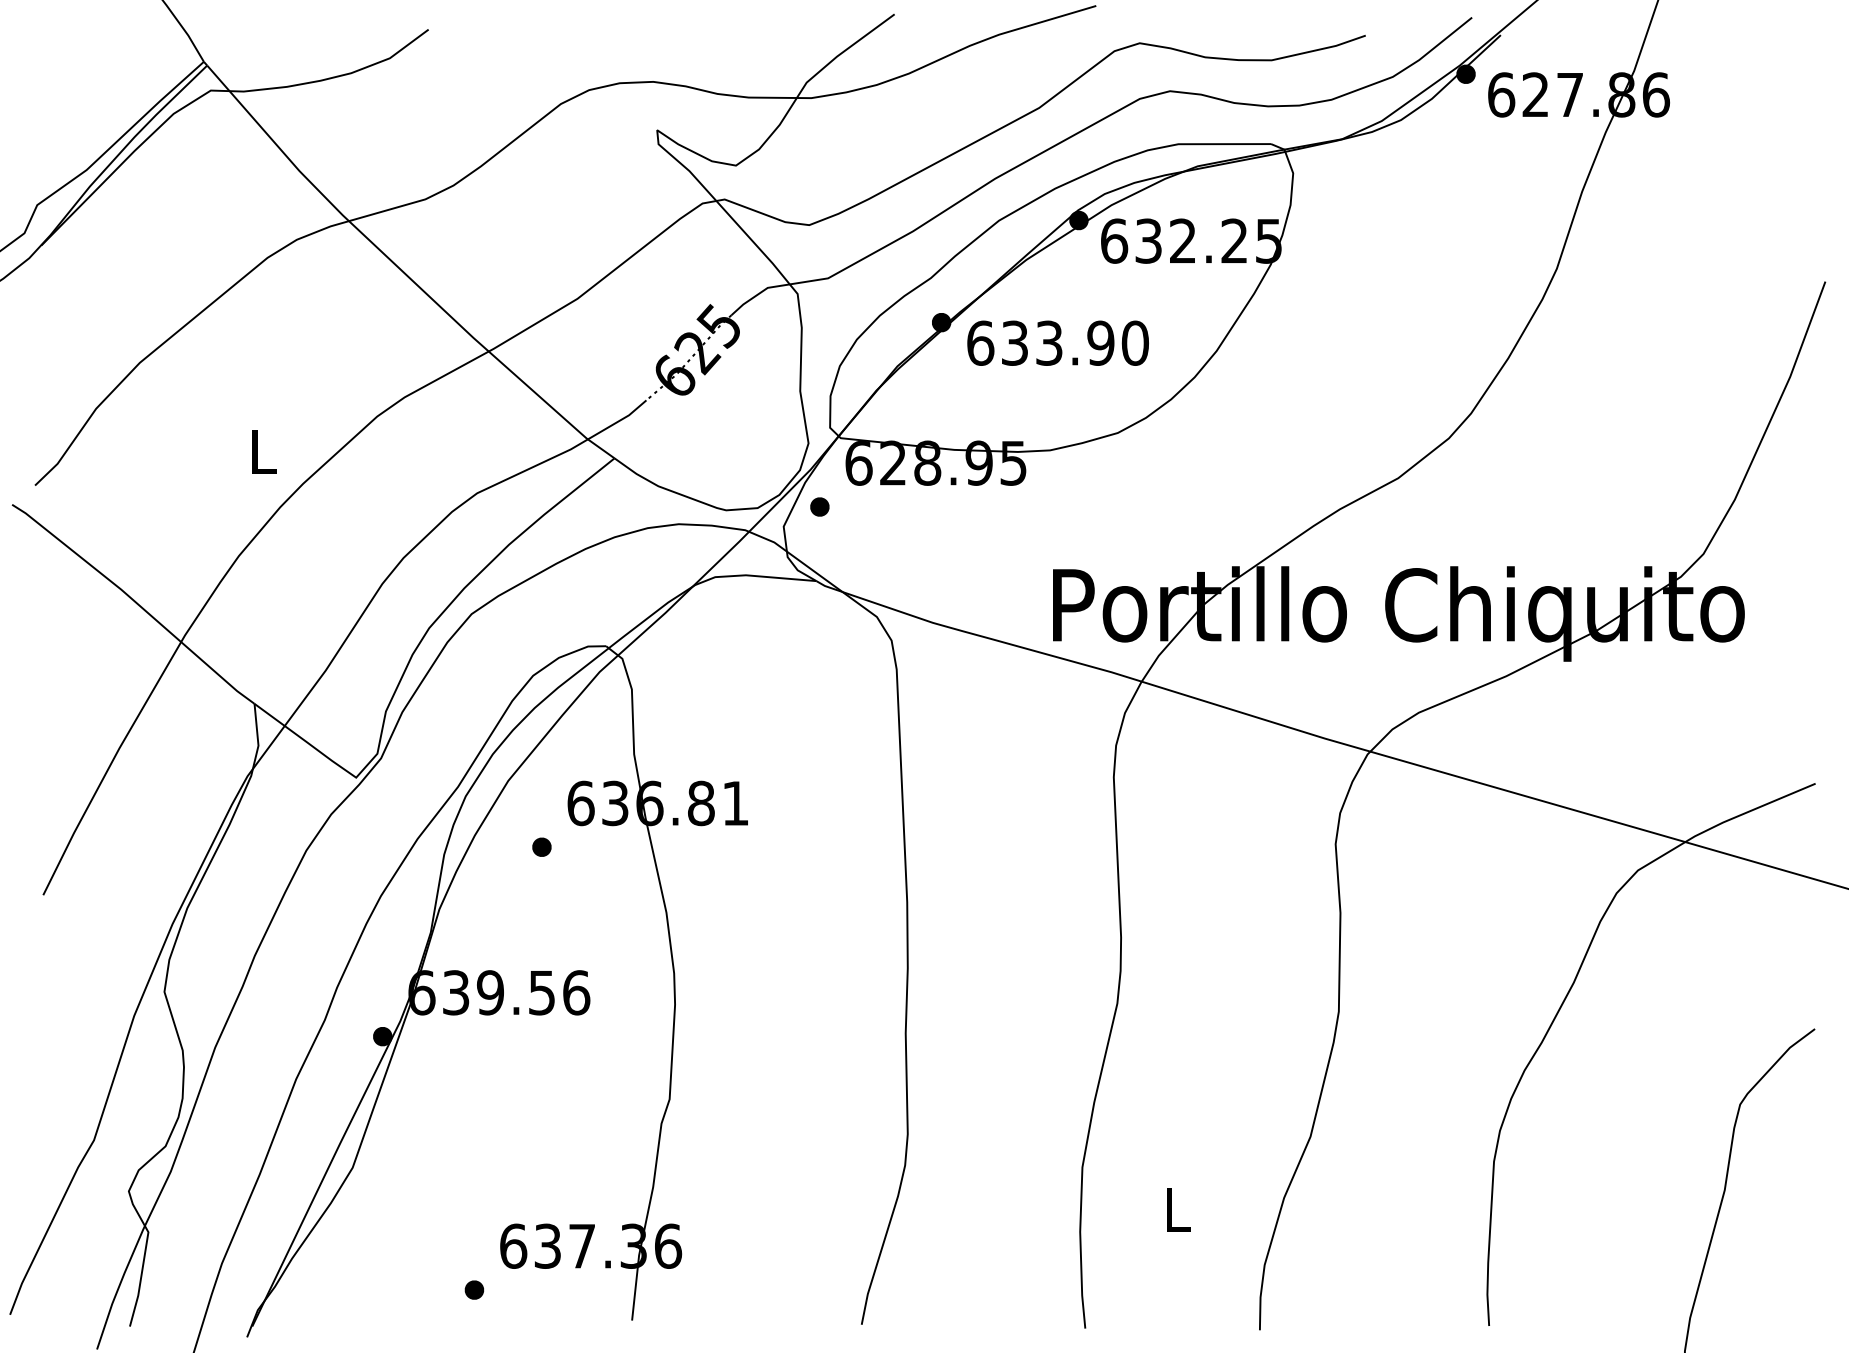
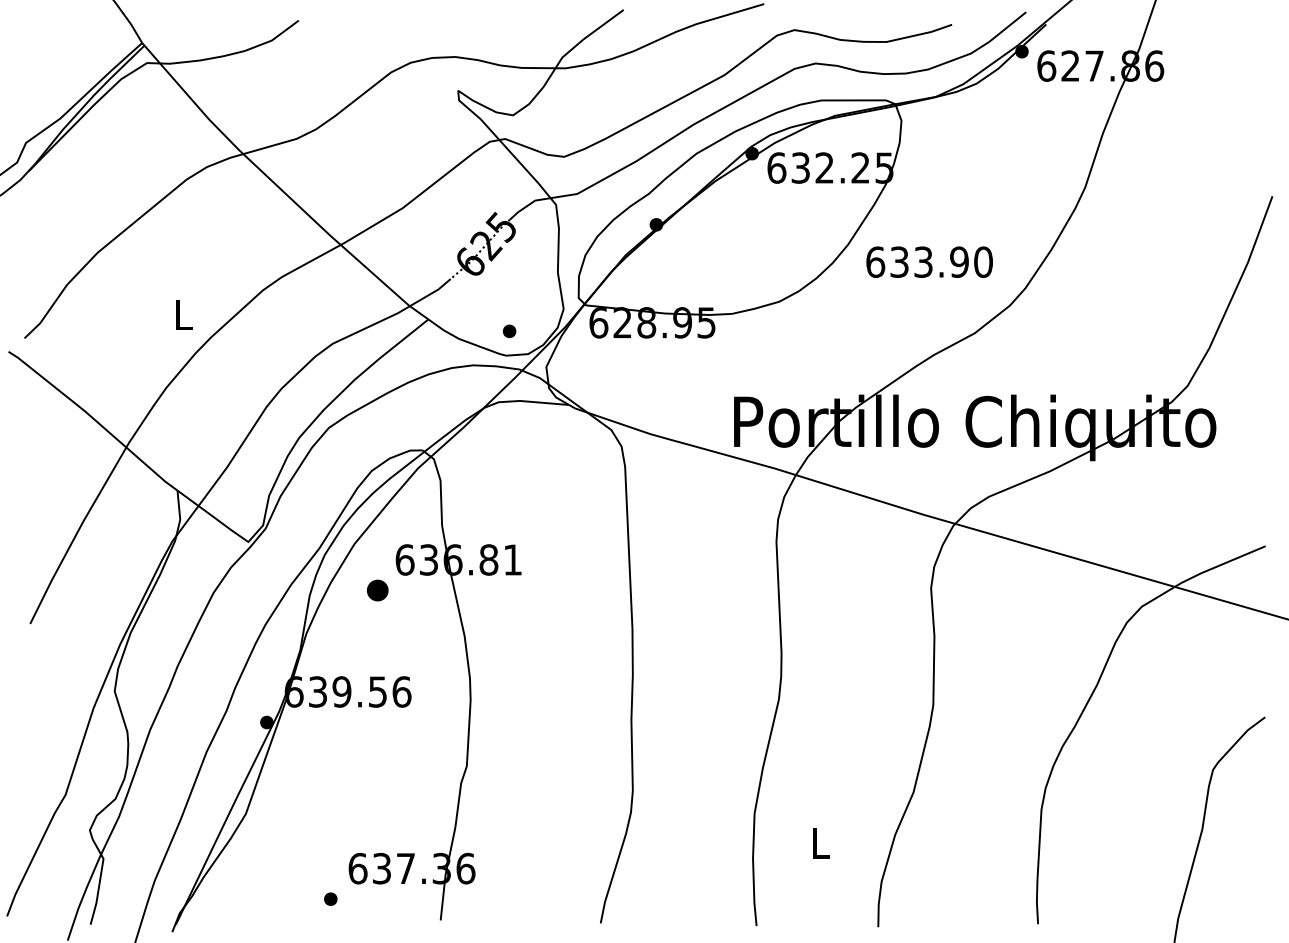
text: (1057, 342) -> (929, 261), moved
part: (819, 505) -> (509, 330), moved
part: (541, 847) -> (377, 590), size x1.6

